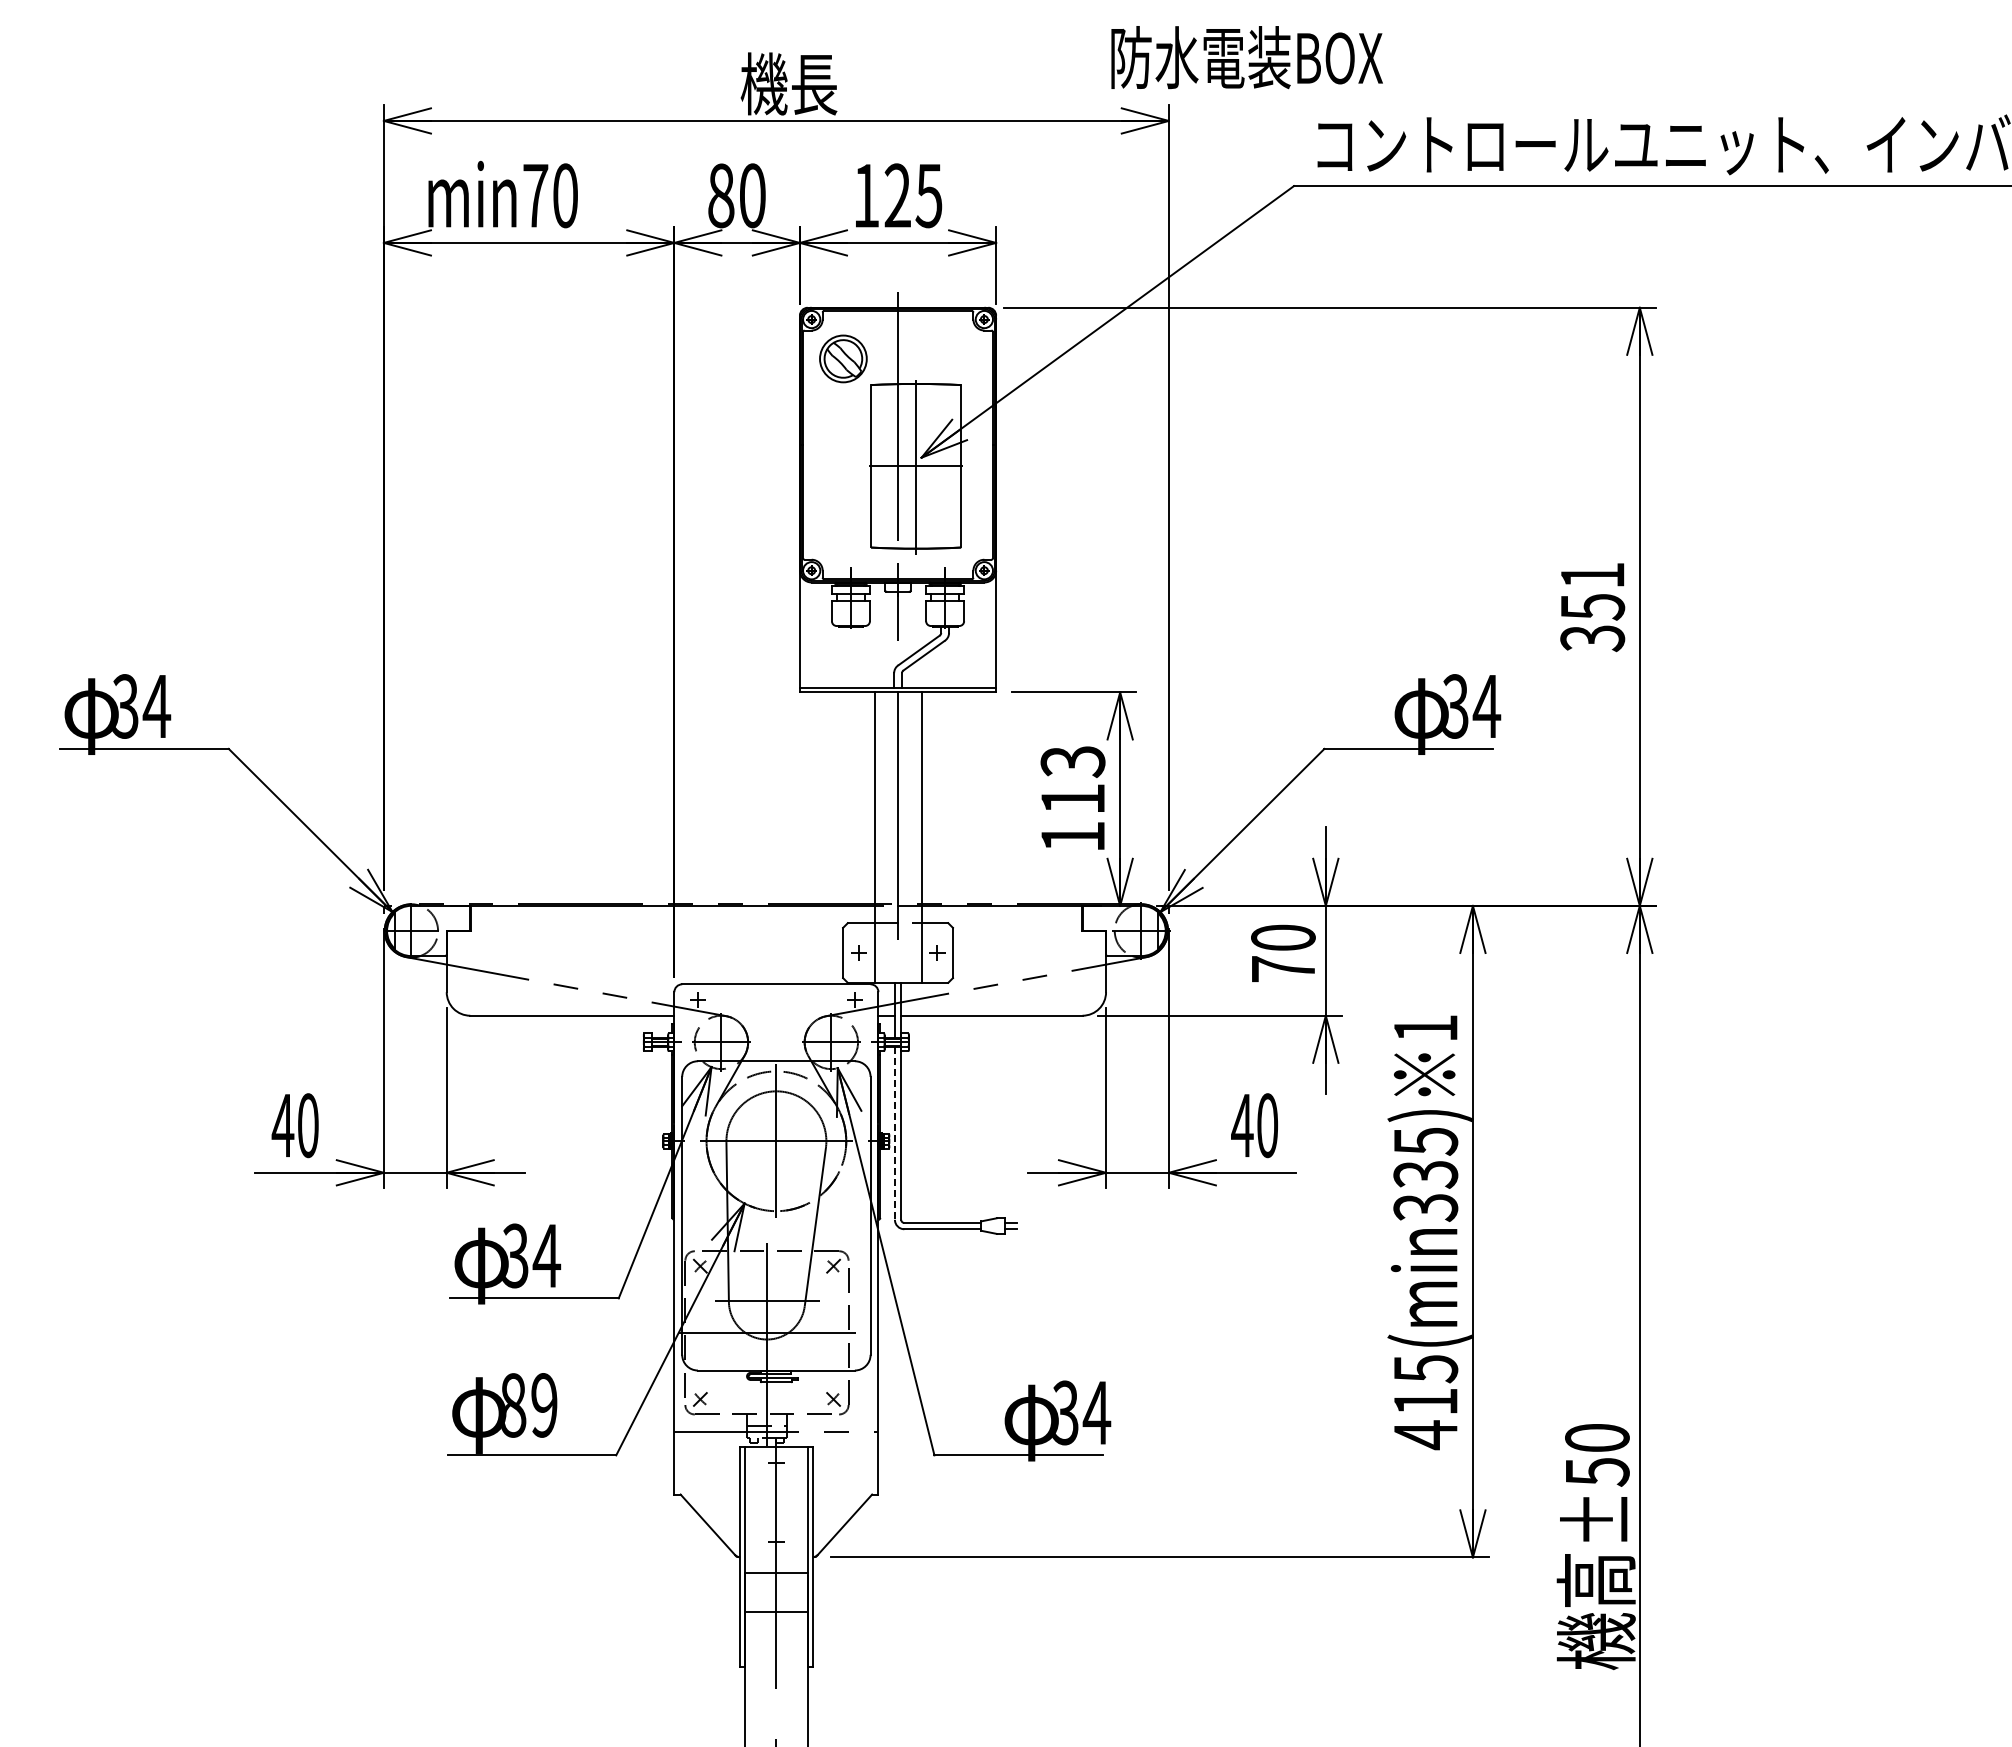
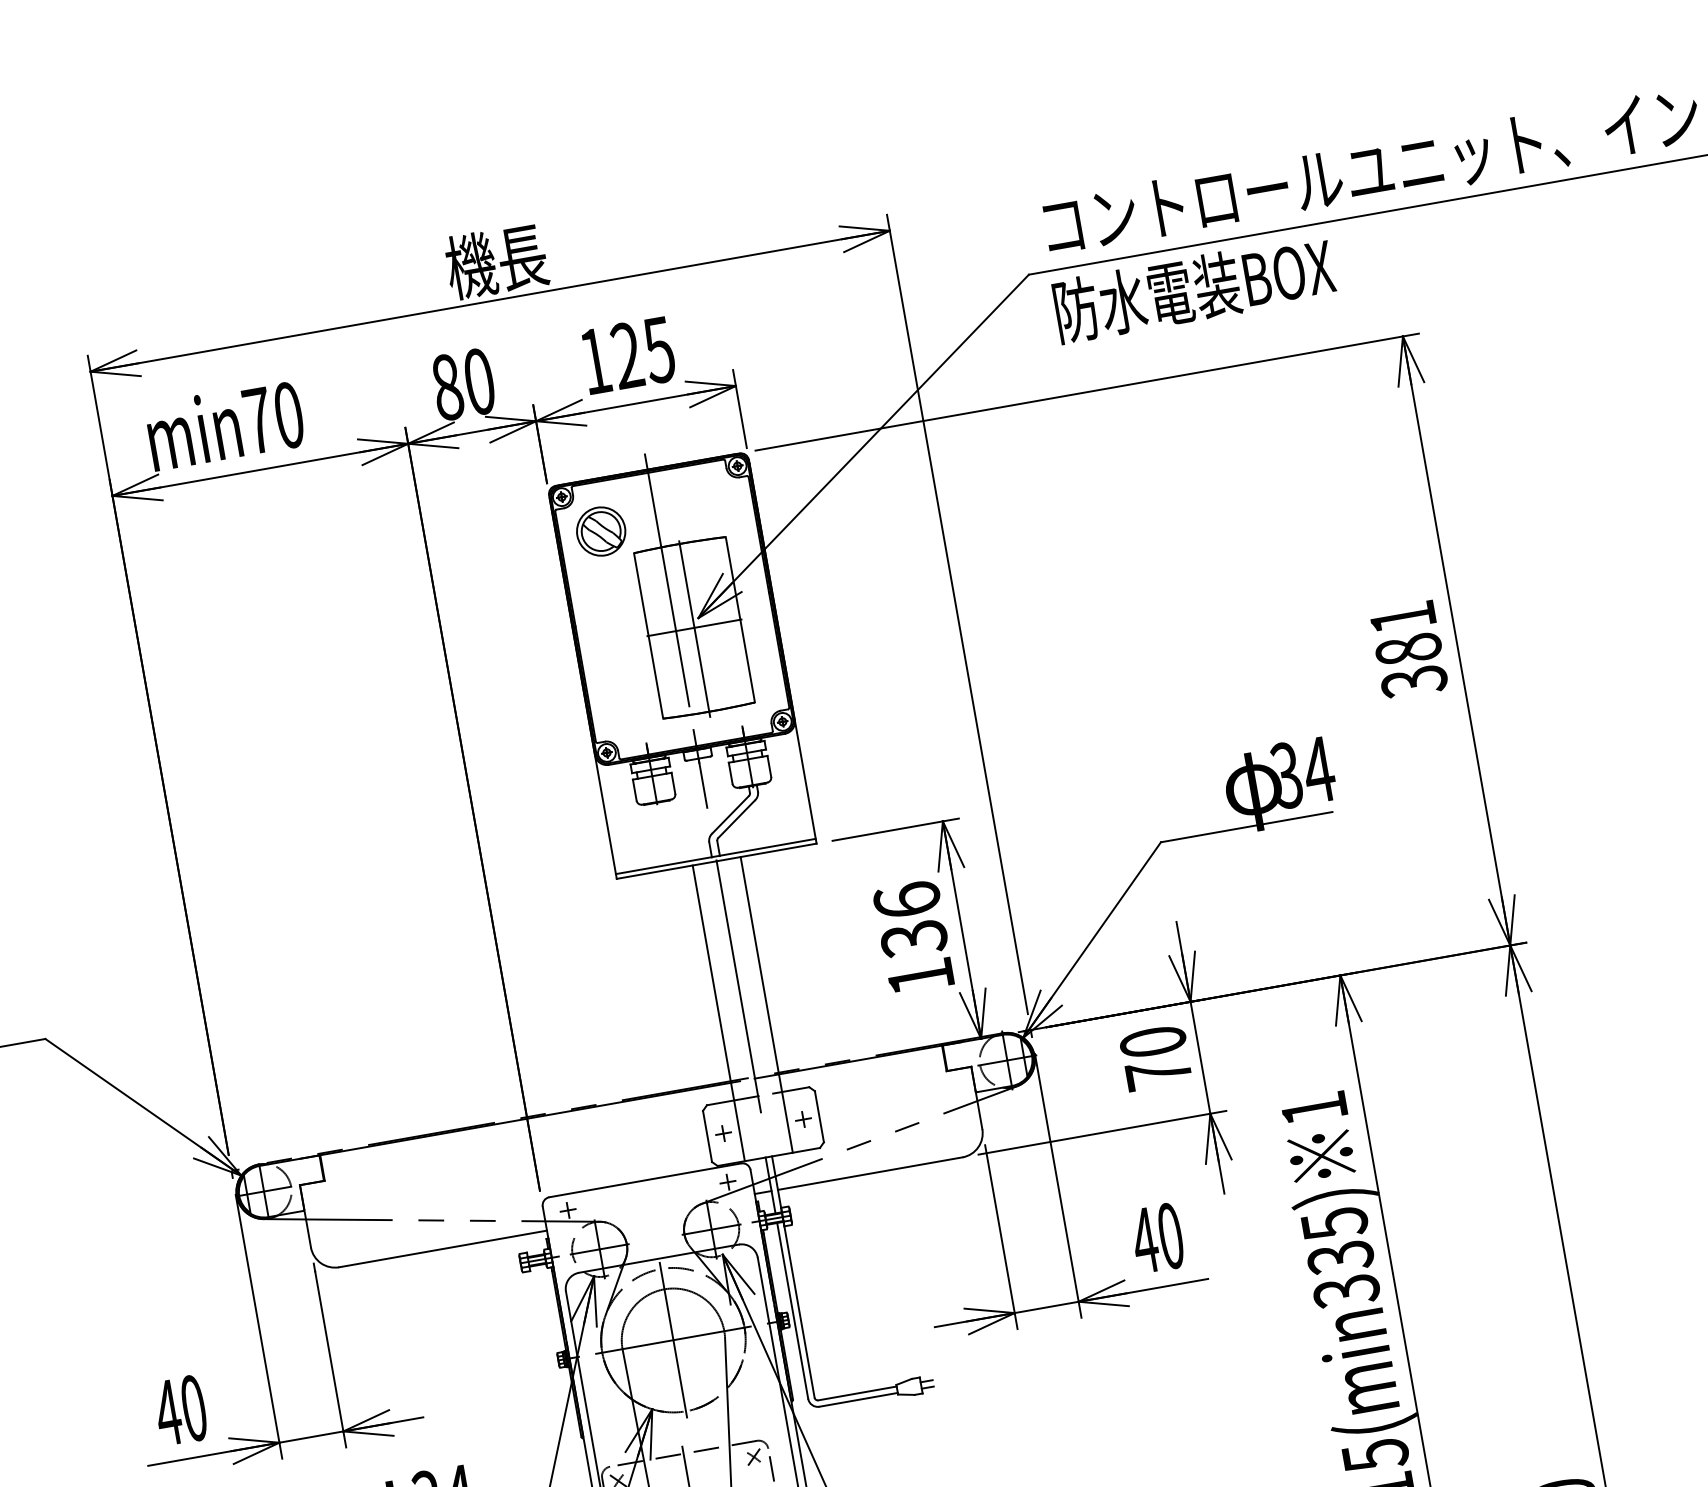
text: (1246, 57) -> (1193, 289), moved
text: (1592, 606) -> (1408, 649), 351 -> 381
text: (1072, 780) -> (910, 919), 113 -> 136
line: (894, 1133) -> (792, 1311), dashed -> solid

